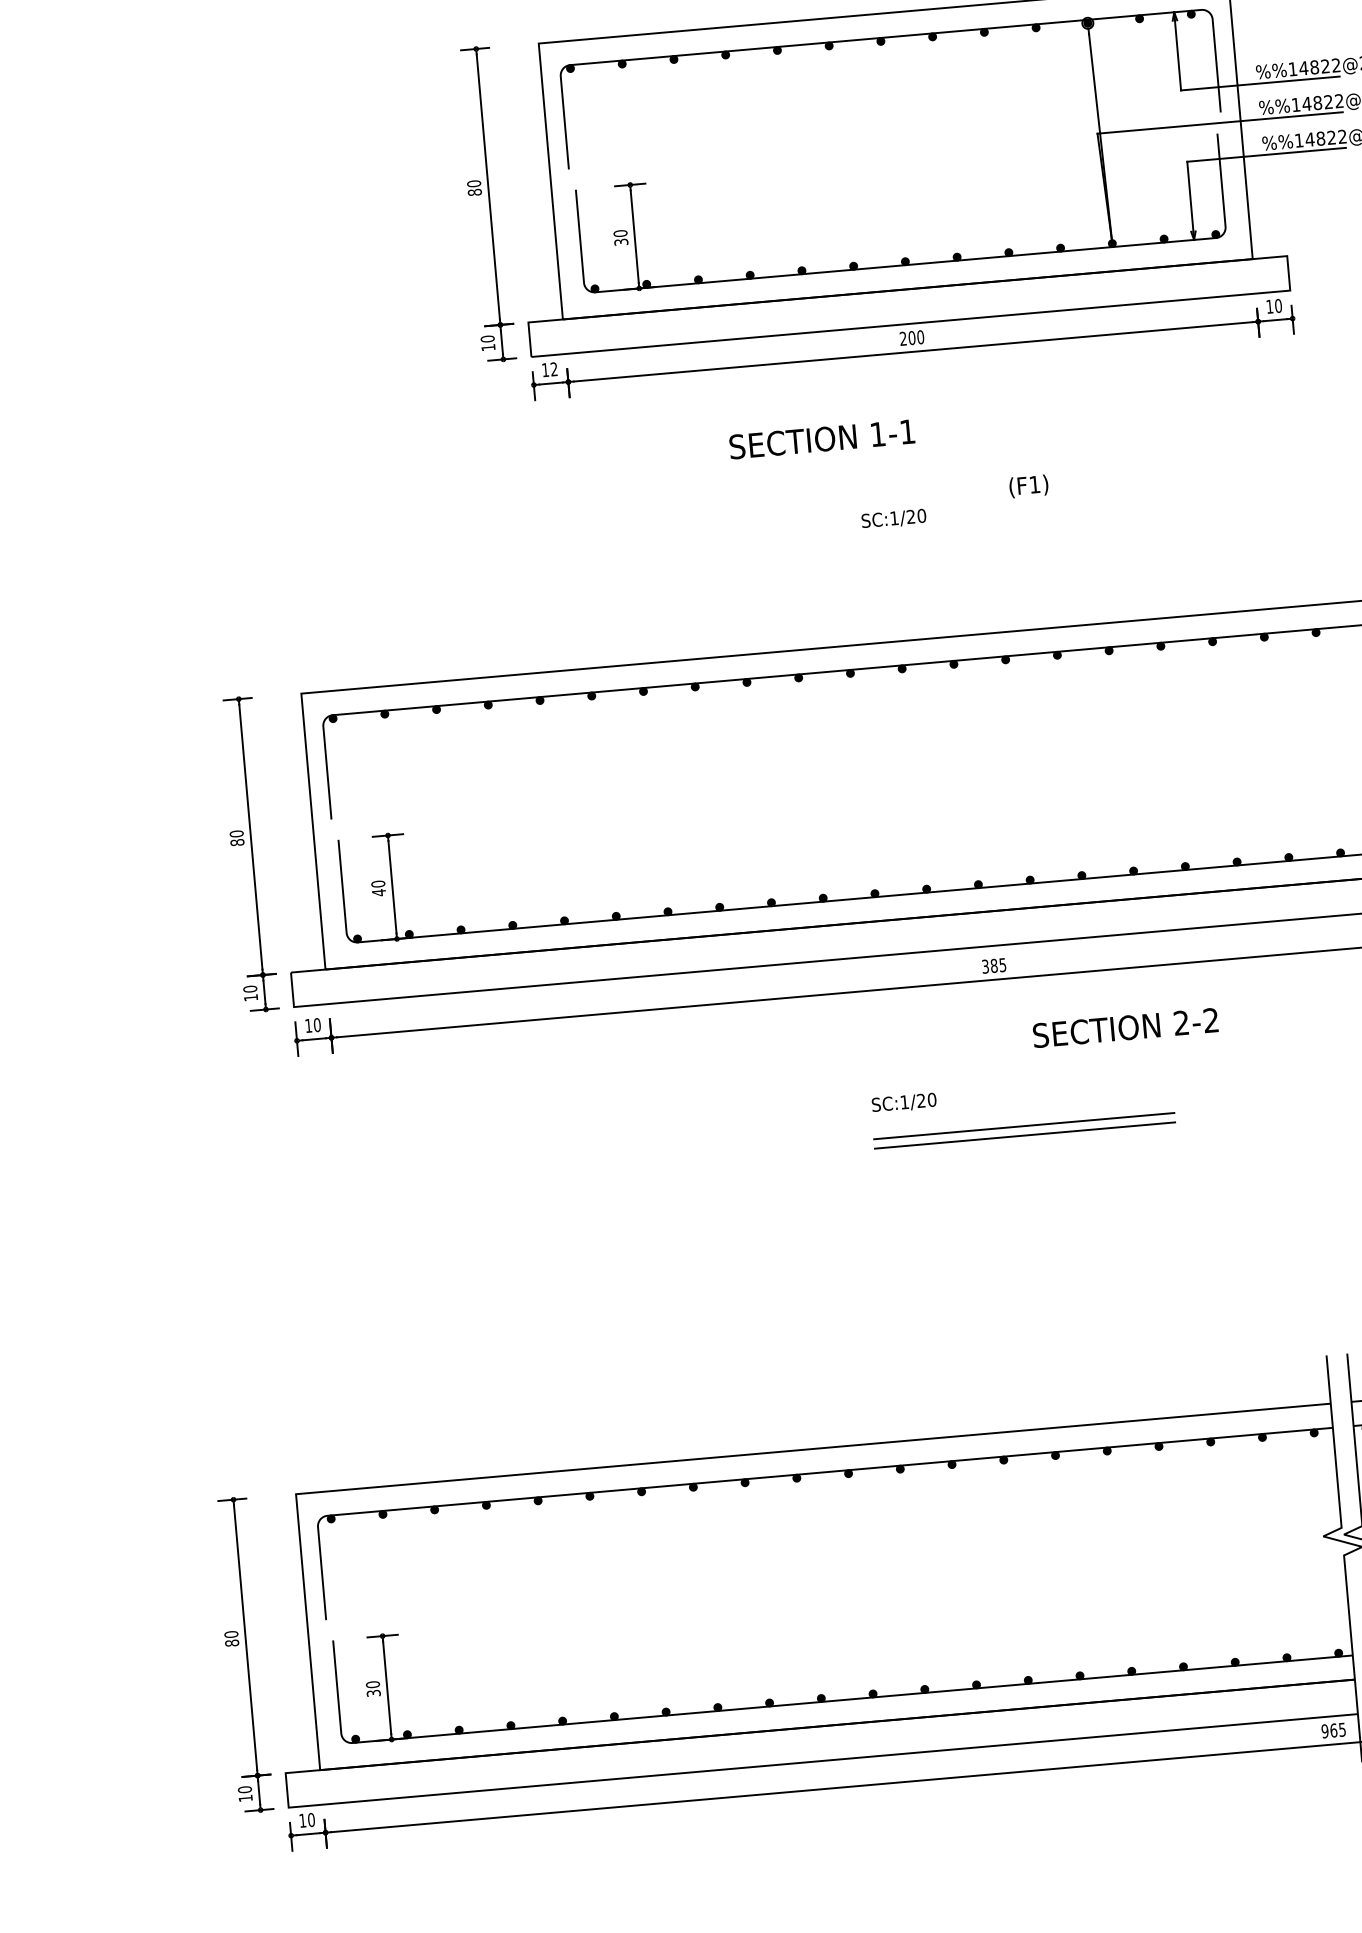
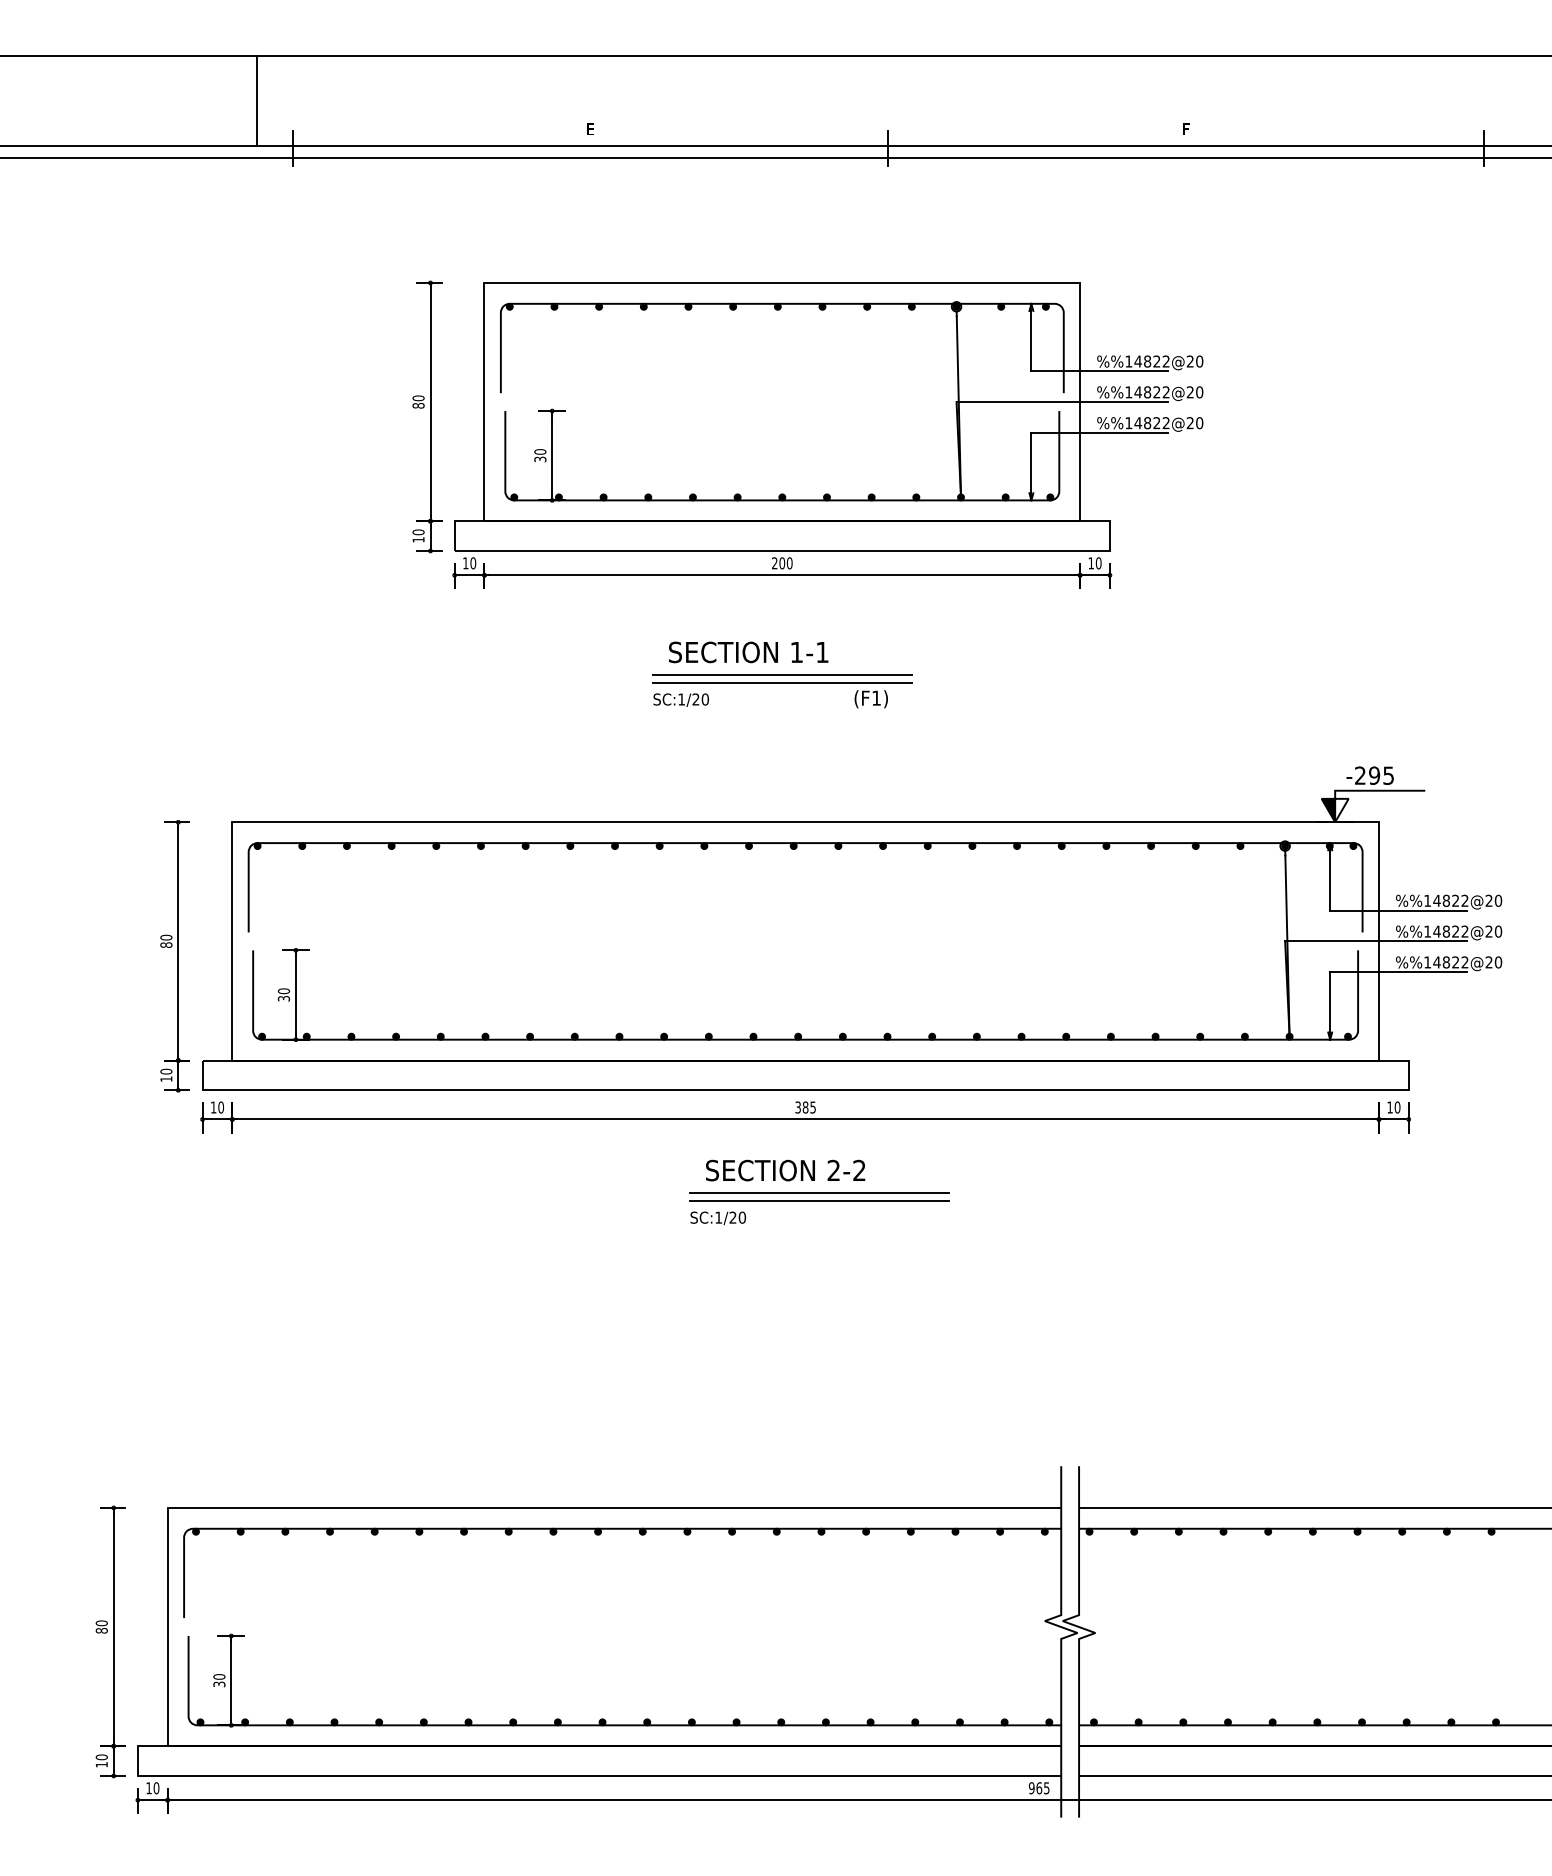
text: (554, 369) -> (473, 563), 12 -> 10
text: (821, 439) -> (748, 652), moved
line: (922, 466) -> (781, 674), added
line: (923, 477) -> (781, 683), added
text: (893, 518) -> (680, 699), moved
text: (378, 892) -> (283, 998), 40 -> 30
text: (1125, 1027) -> (785, 1170), moved
part: (1024, 1130) -> (819, 1196), moved

